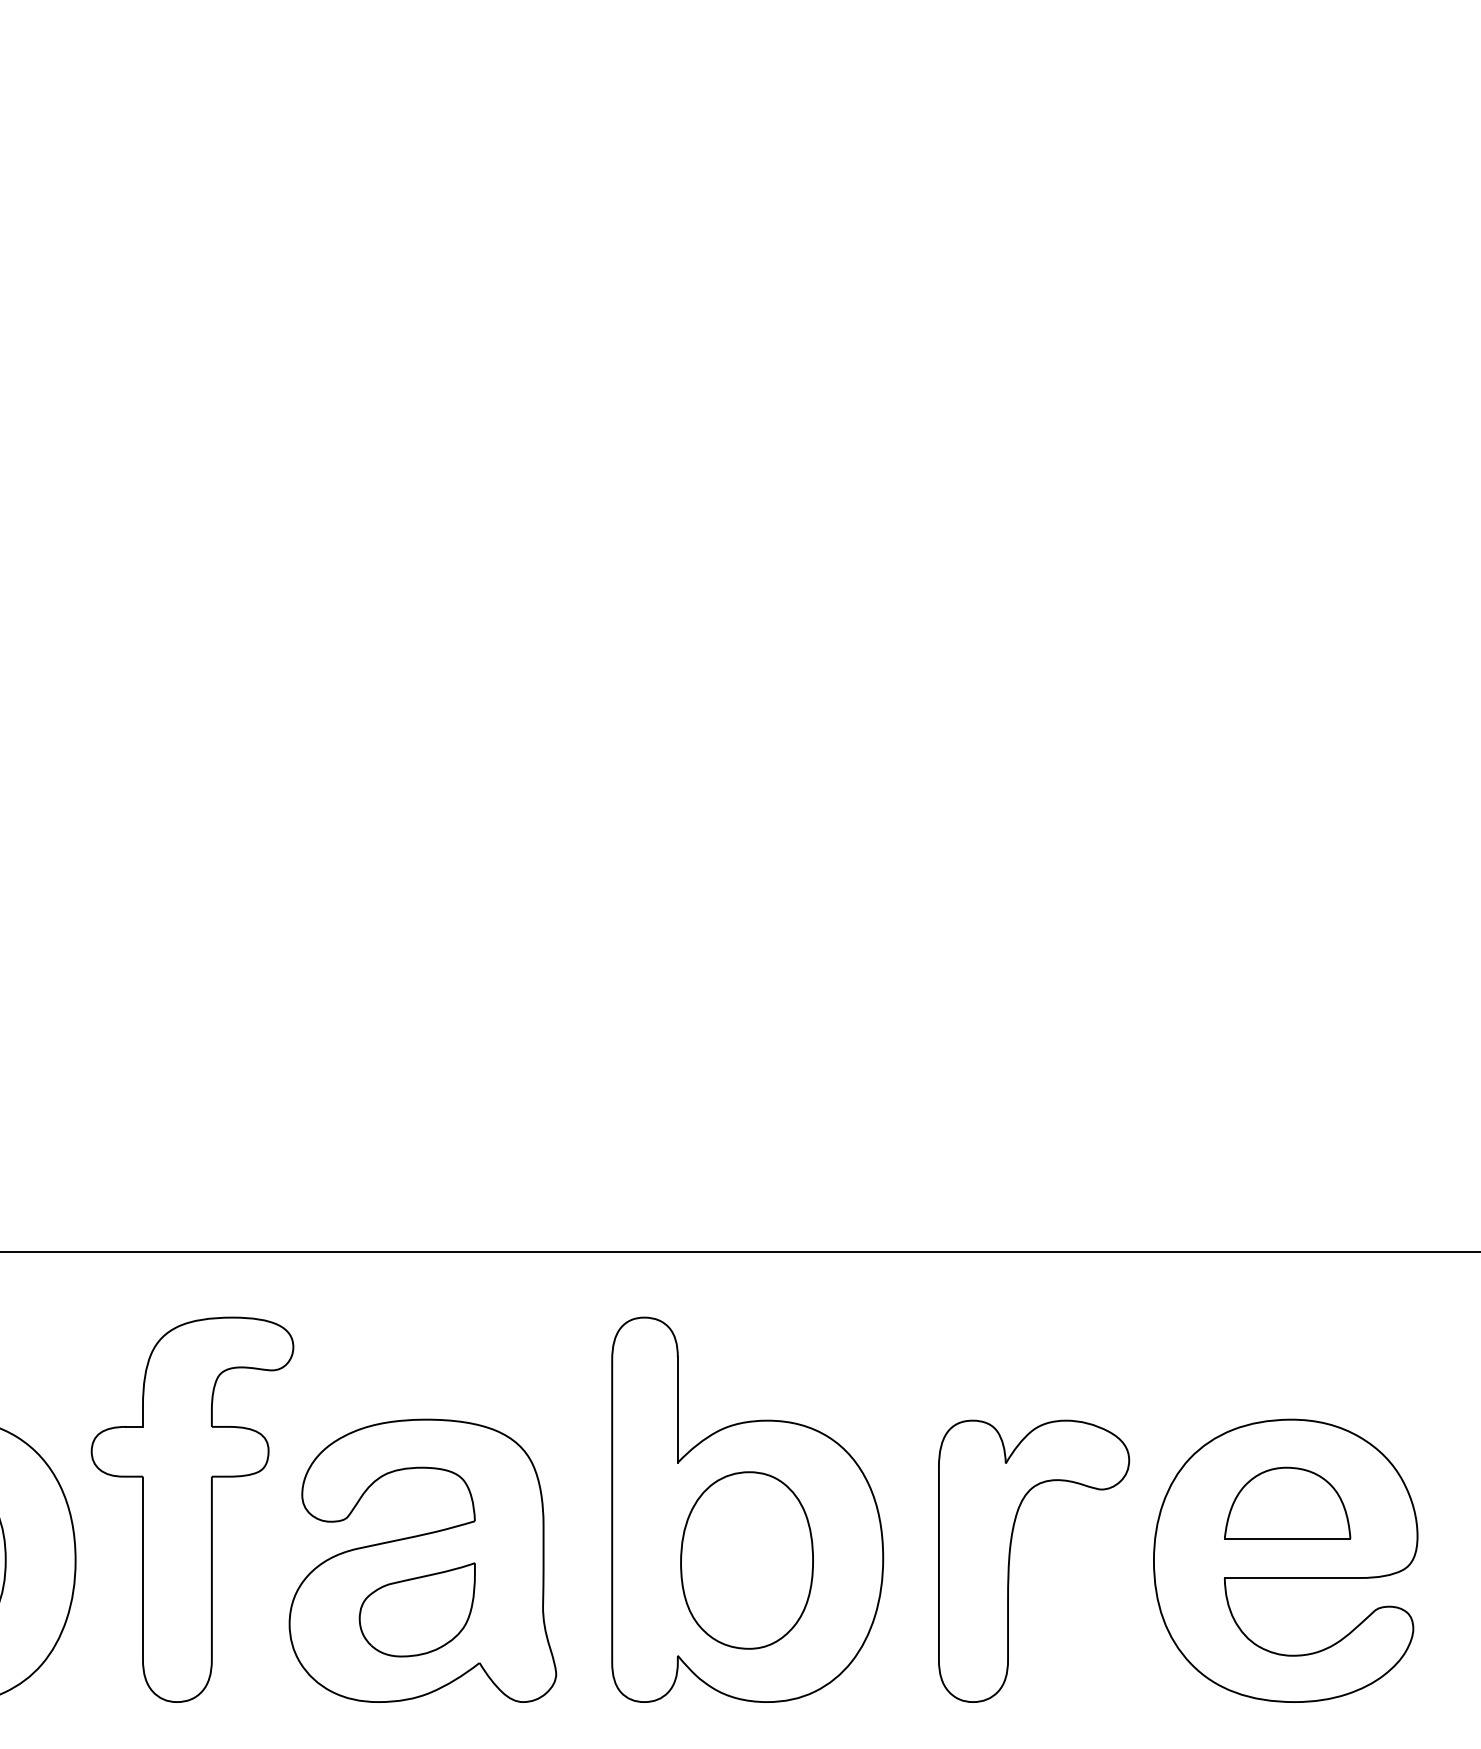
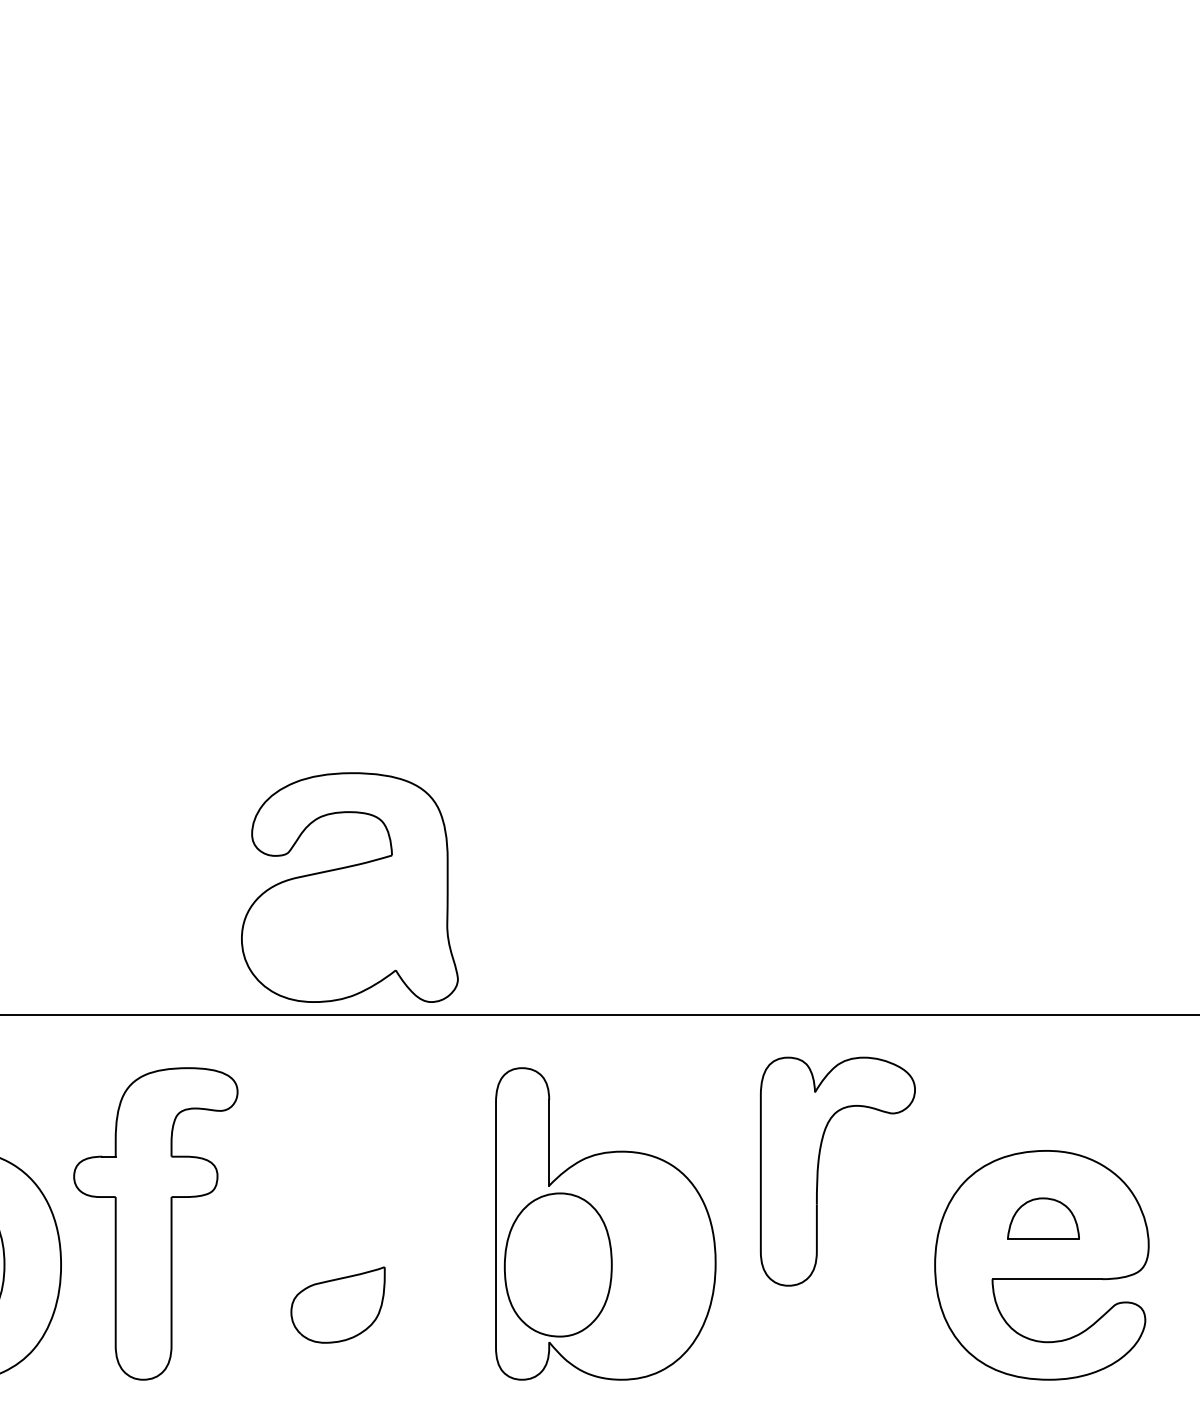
part: (1287, 1502) -> (1043, 1217), size x0.7
part: (1010, 1559) -> (818, 1170), moved
part: (422, 1560) -> (349, 887), moved
part: (746, 1560) -> (557, 1265), moved

